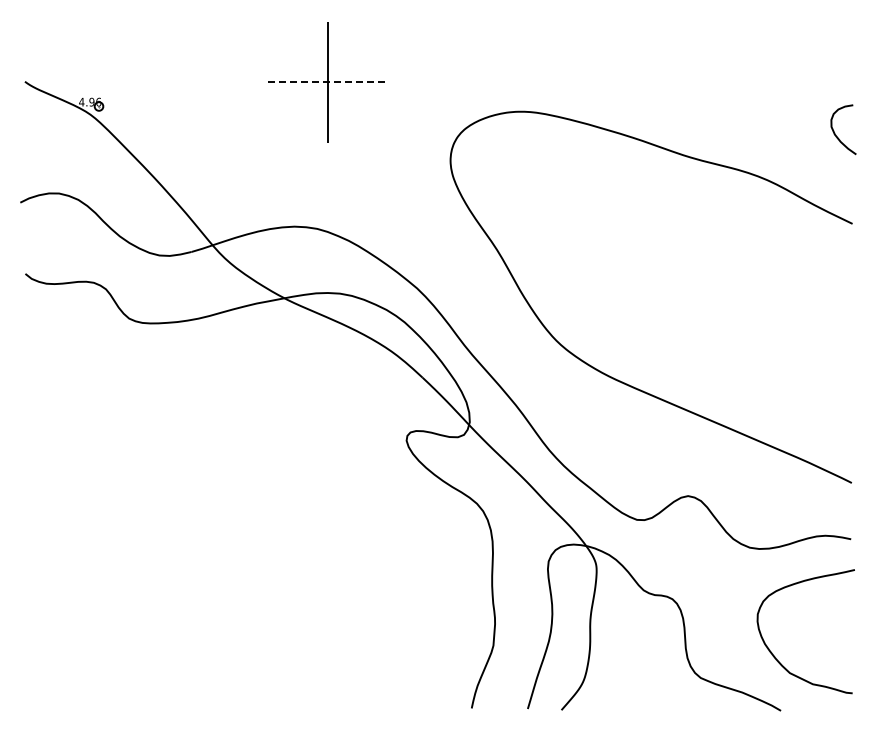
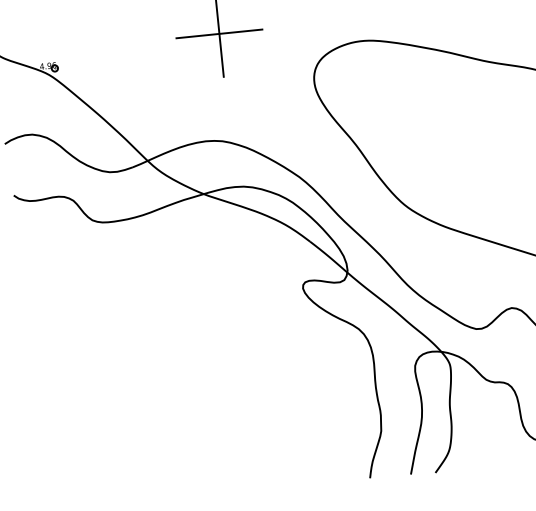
line: (327, 82) -> (219, 34), dashed -> solid

